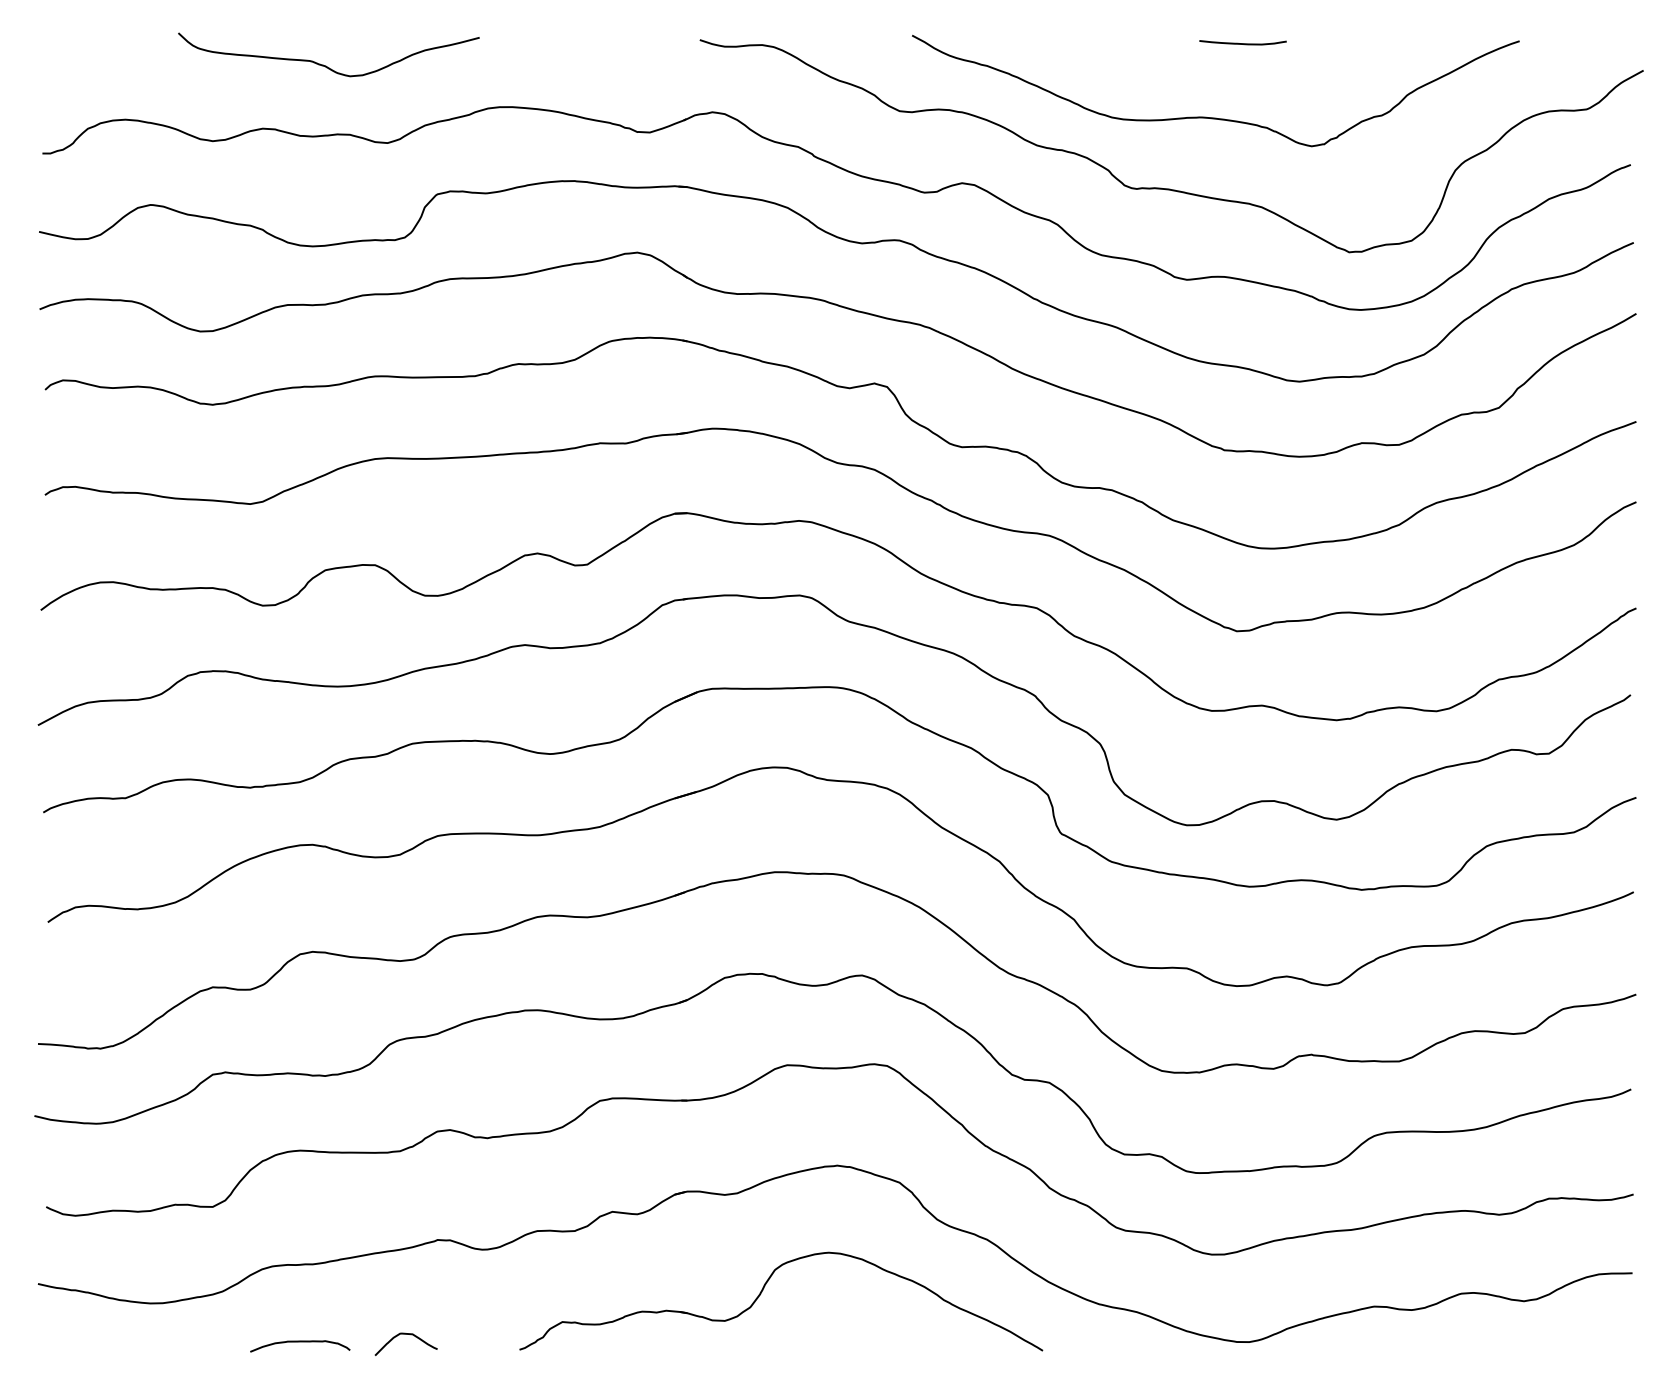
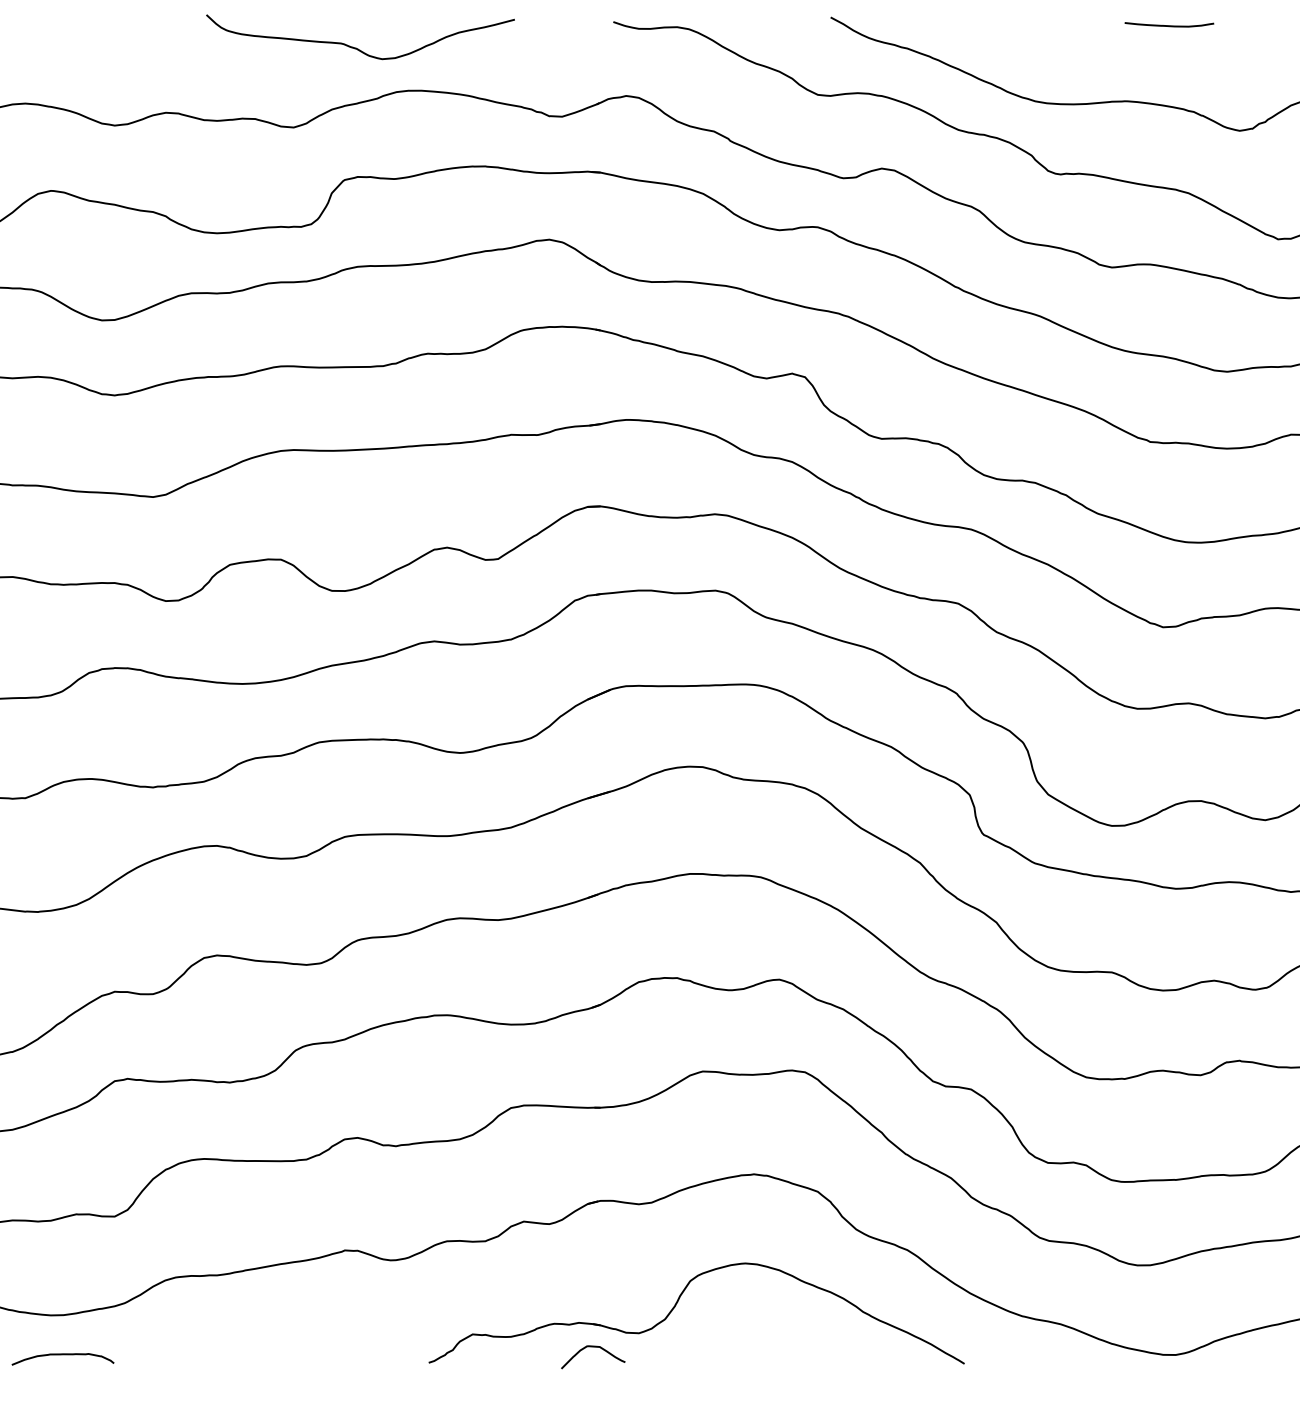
curve: (323, 64) -> (355, 47), moved
curve: (405, 1334) -> (592, 1347), moved
curve: (300, 1342) -> (63, 1355), moved

